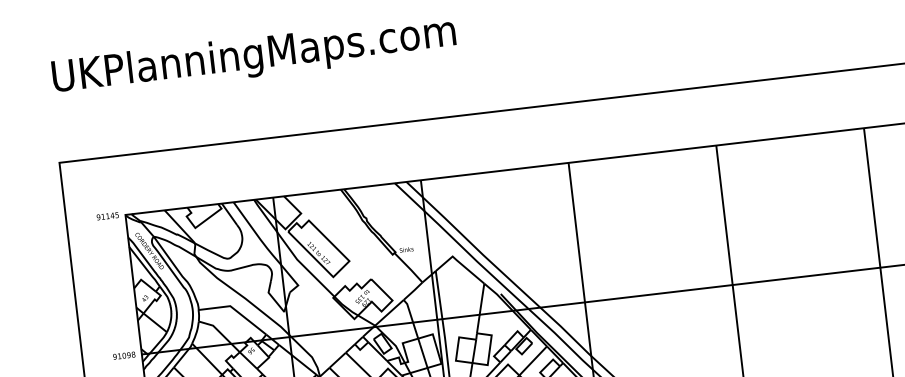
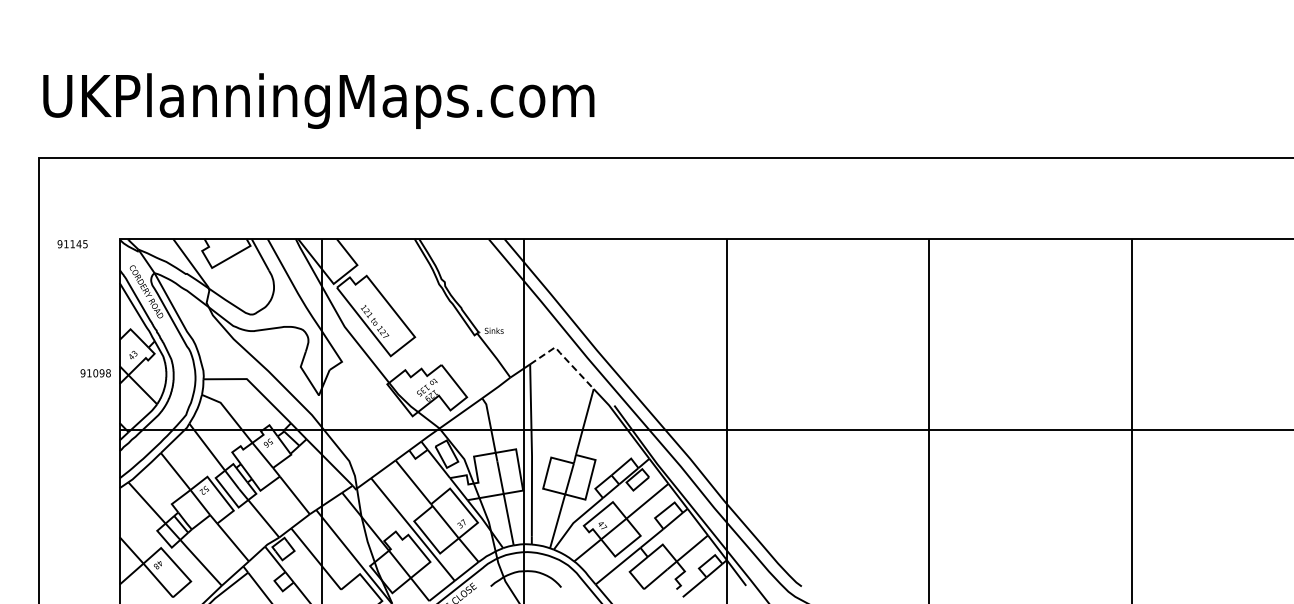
text: (253, 56) -> (318, 100), moved
text: (107, 216) -> (72, 244), moved
line: (459, 262) -> (563, 356), solid -> dashed
text: (124, 355) -> (95, 373), moved

